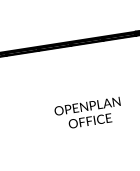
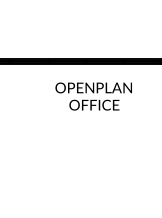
text: (88, 113) -> (93, 96), moved

